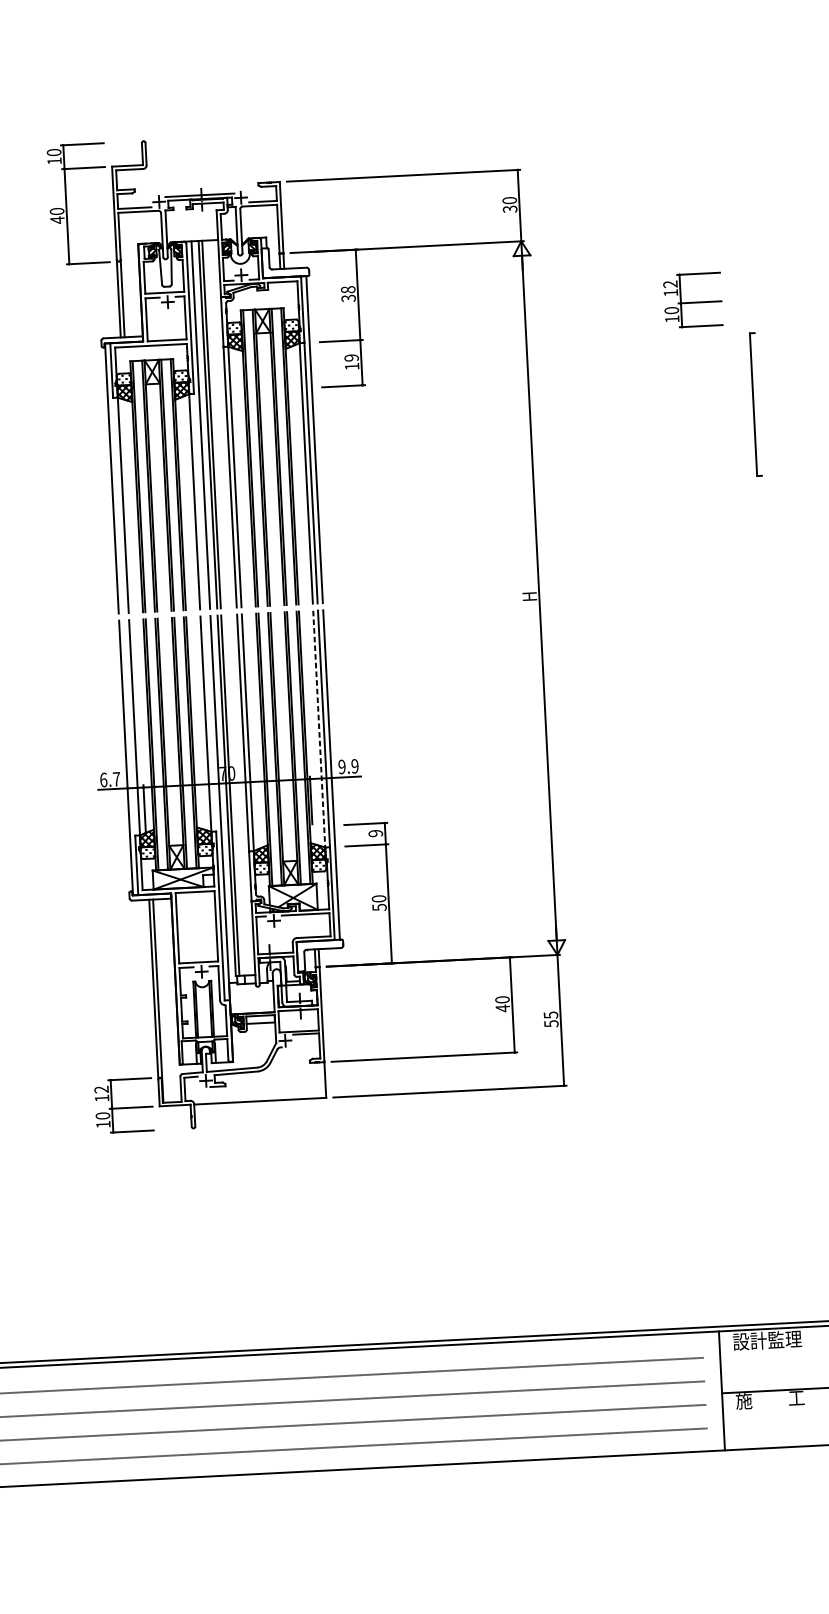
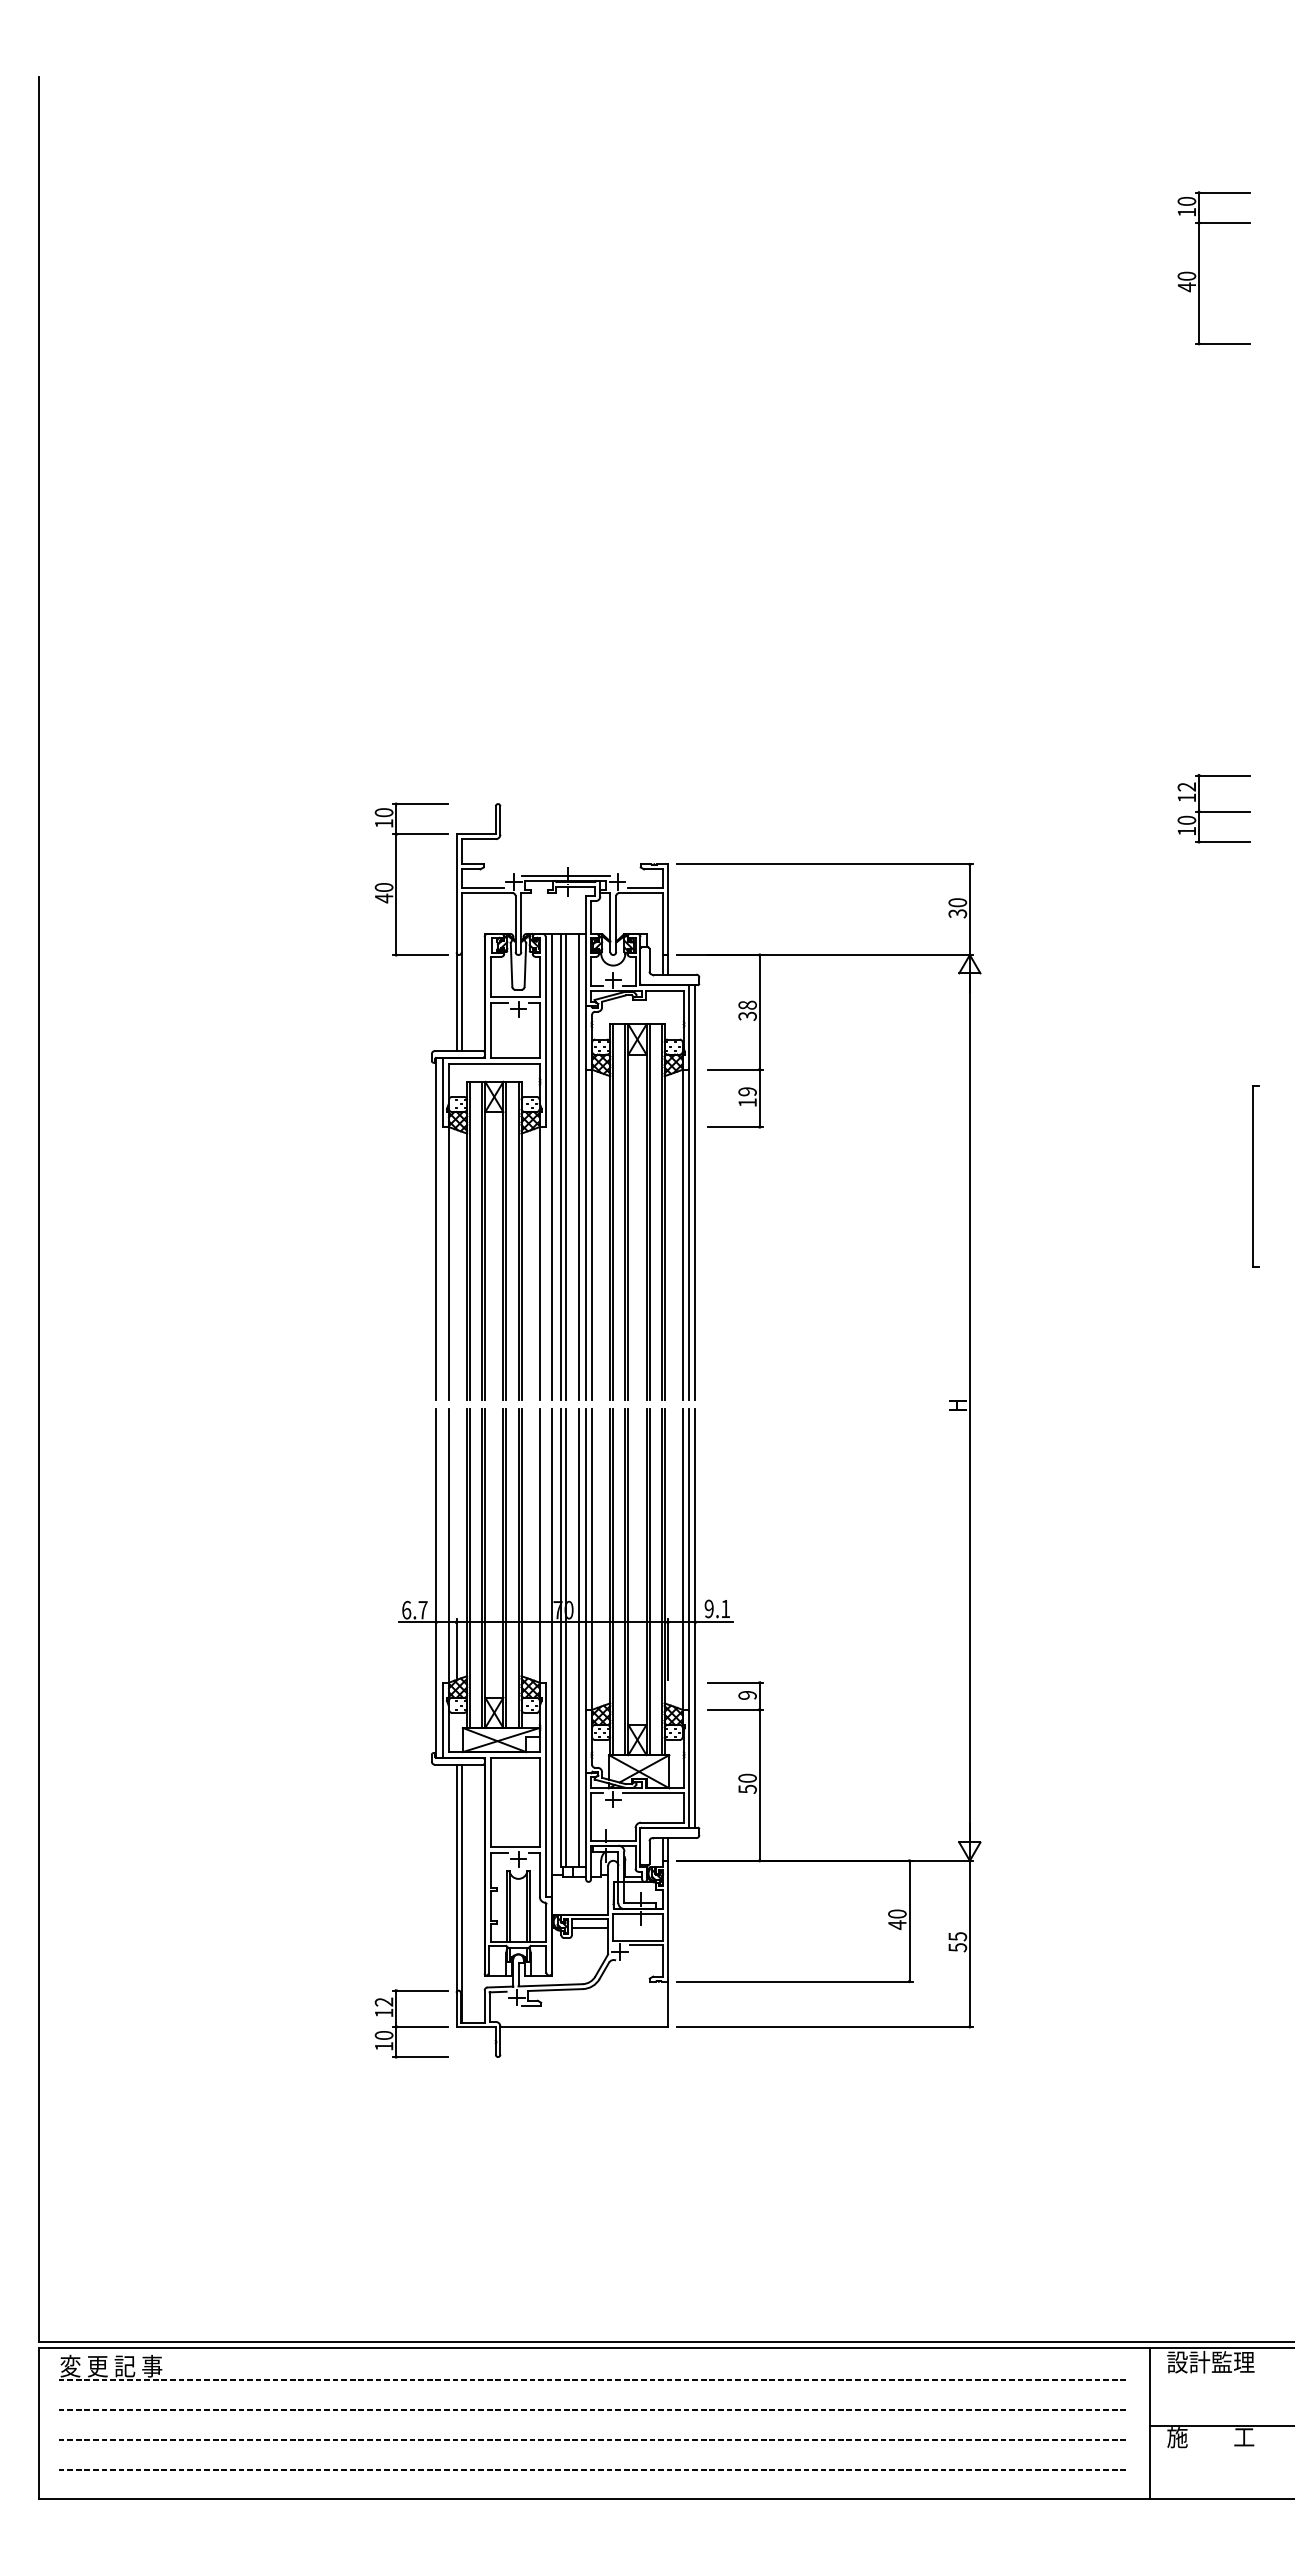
part: (692, 300) -> (1213, 808), moved
line: (222, 423) -> (579, 1166), added
line: (319, 729) -> (682, 1560), dashed -> solid
text: (354, 765) -> (725, 1608), 9.9 -> 9.1
line: (241, 794) -> (579, 1637), added

